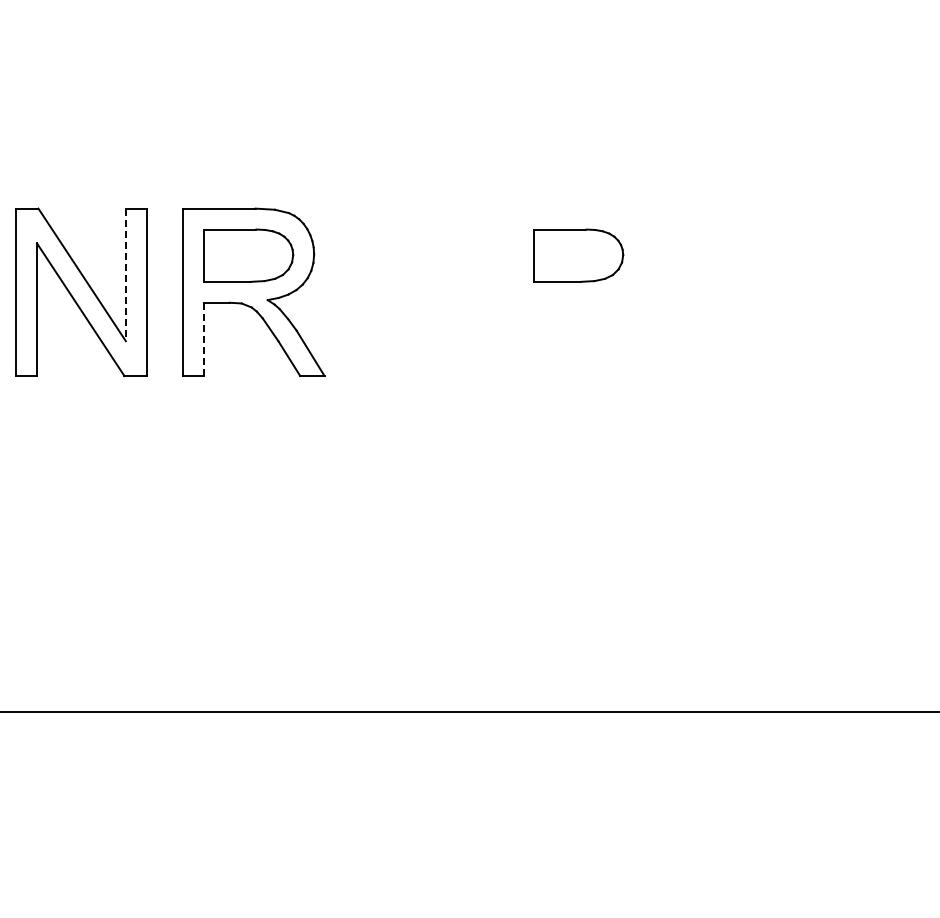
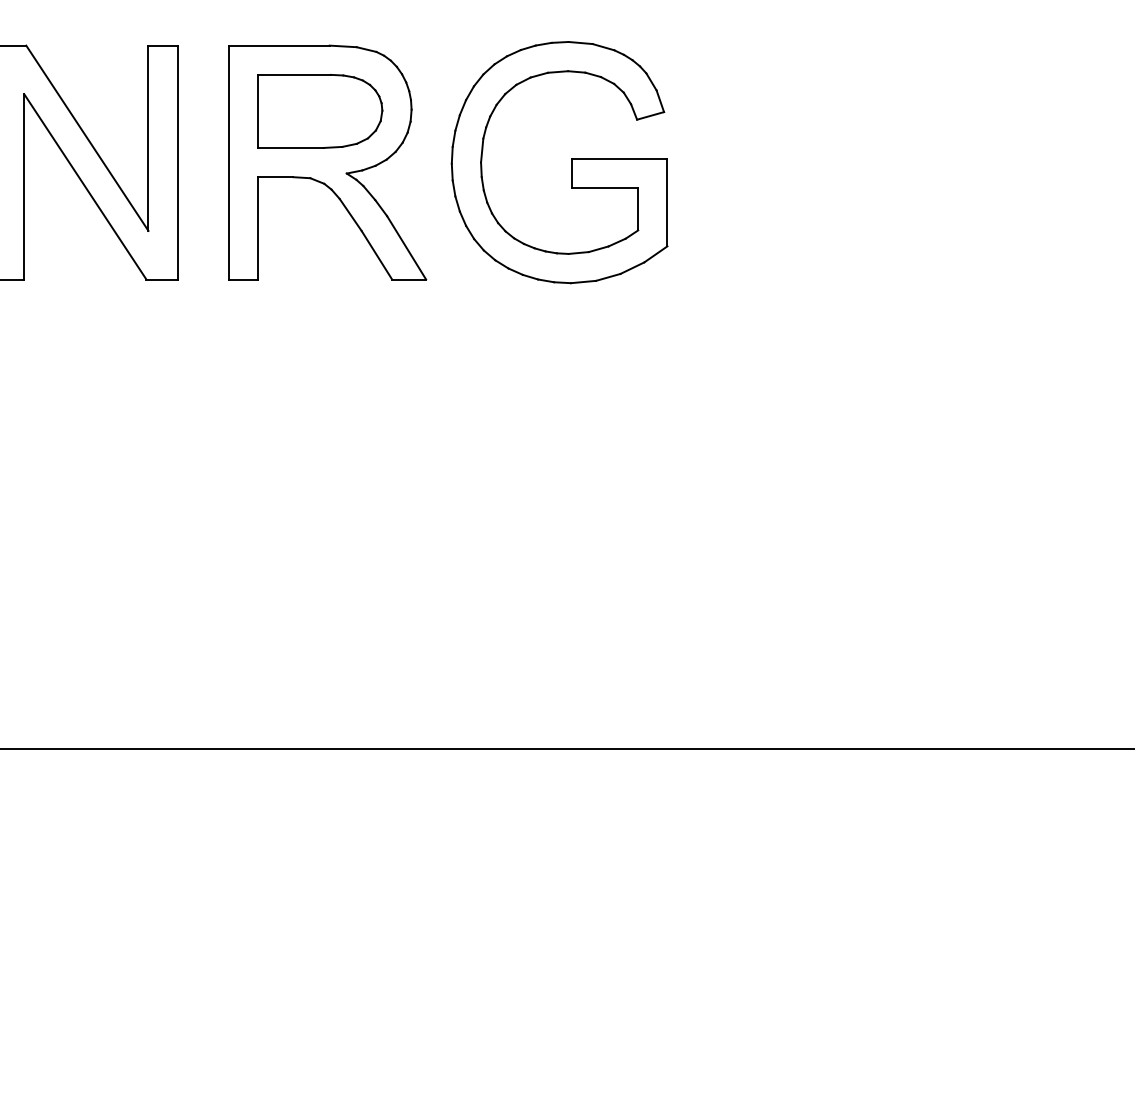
part: (578, 255) -> (781, 111), removed
line: (125, 275) -> (147, 139), dashed -> solid
part: (428, 292) -> (571, 162), added
line: (204, 339) -> (258, 228), dashed -> solid

